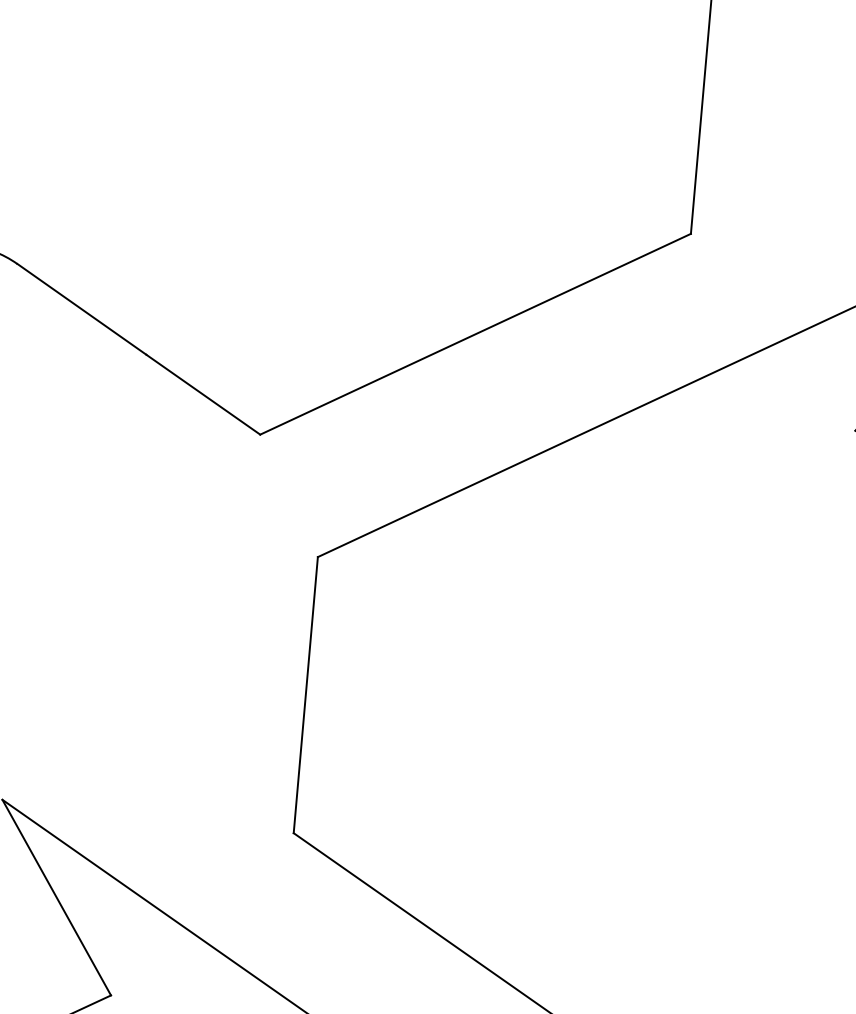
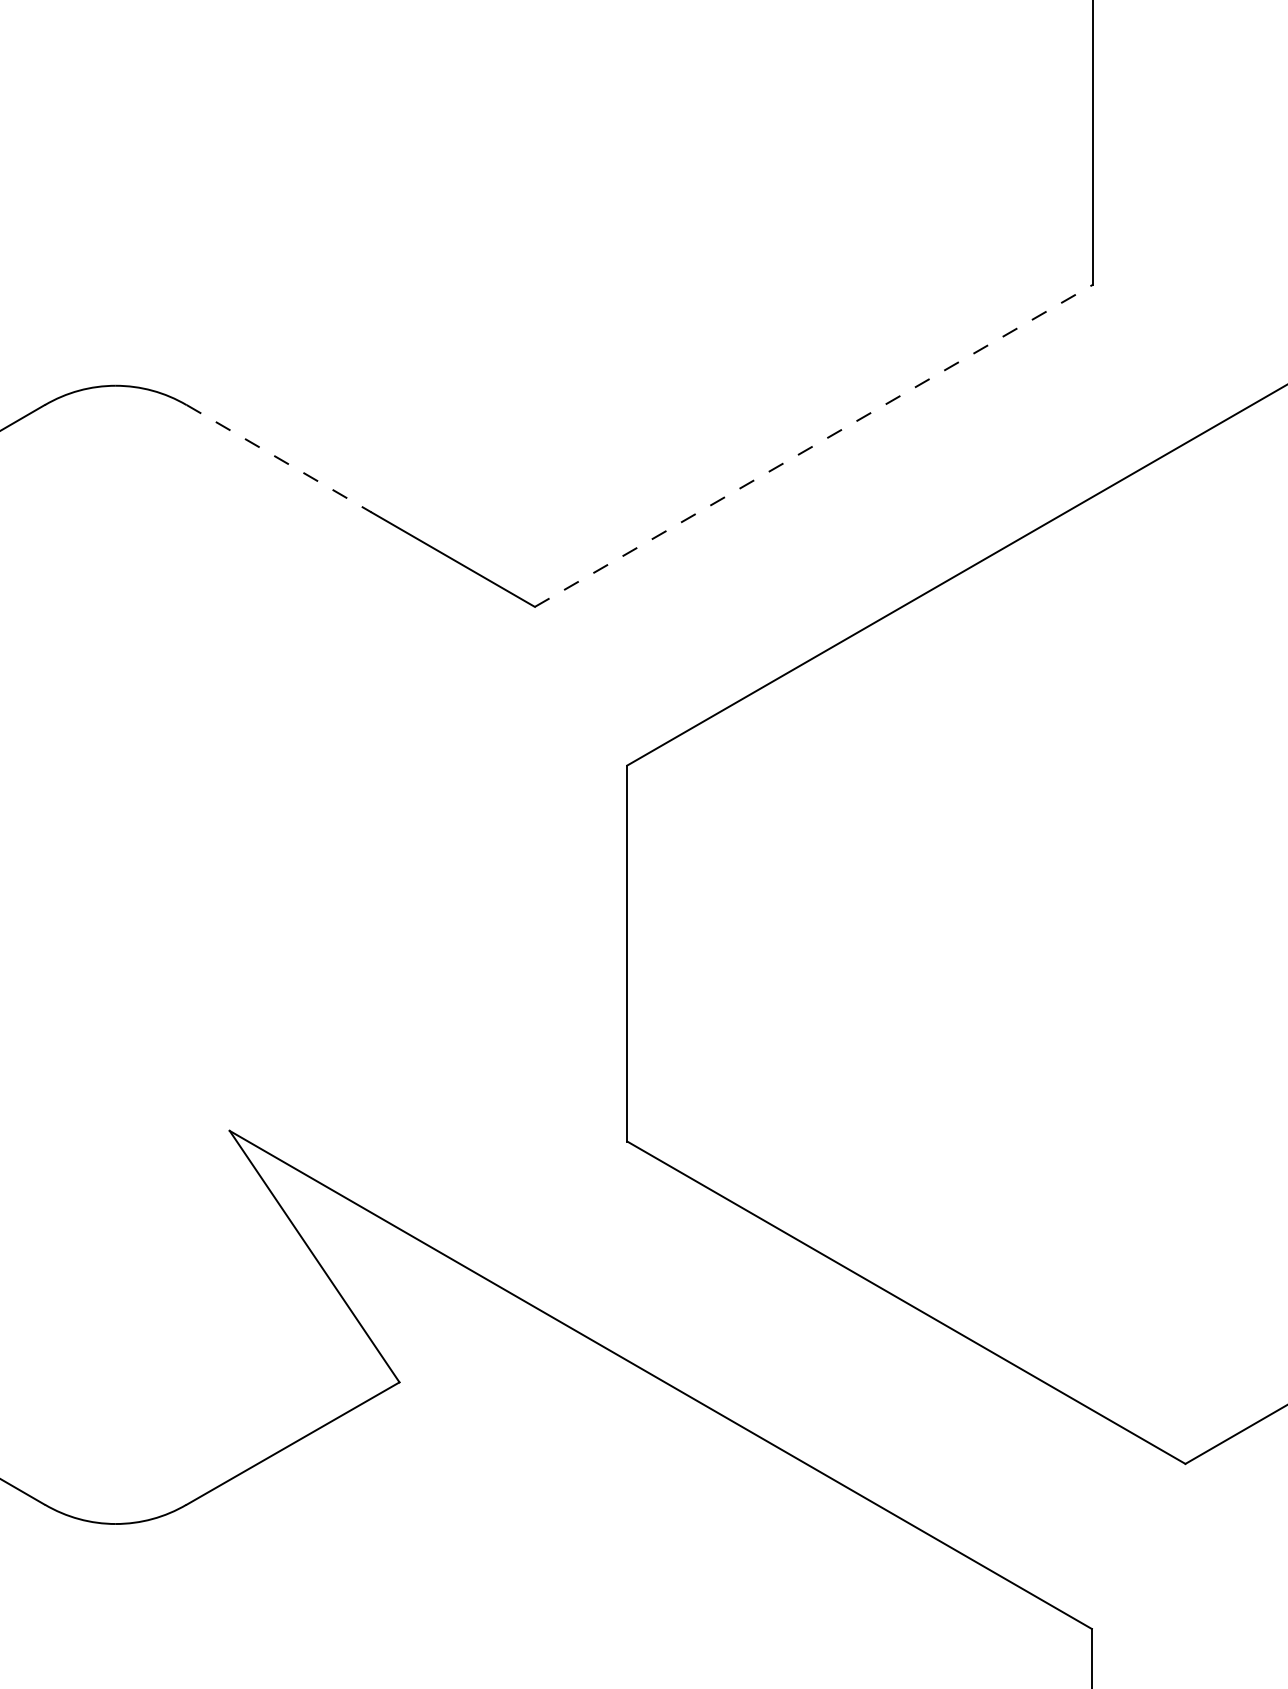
line: (82, 309) -> (279, 458), solid -> dashed
line: (475, 334) -> (814, 445), solid -> dashed

